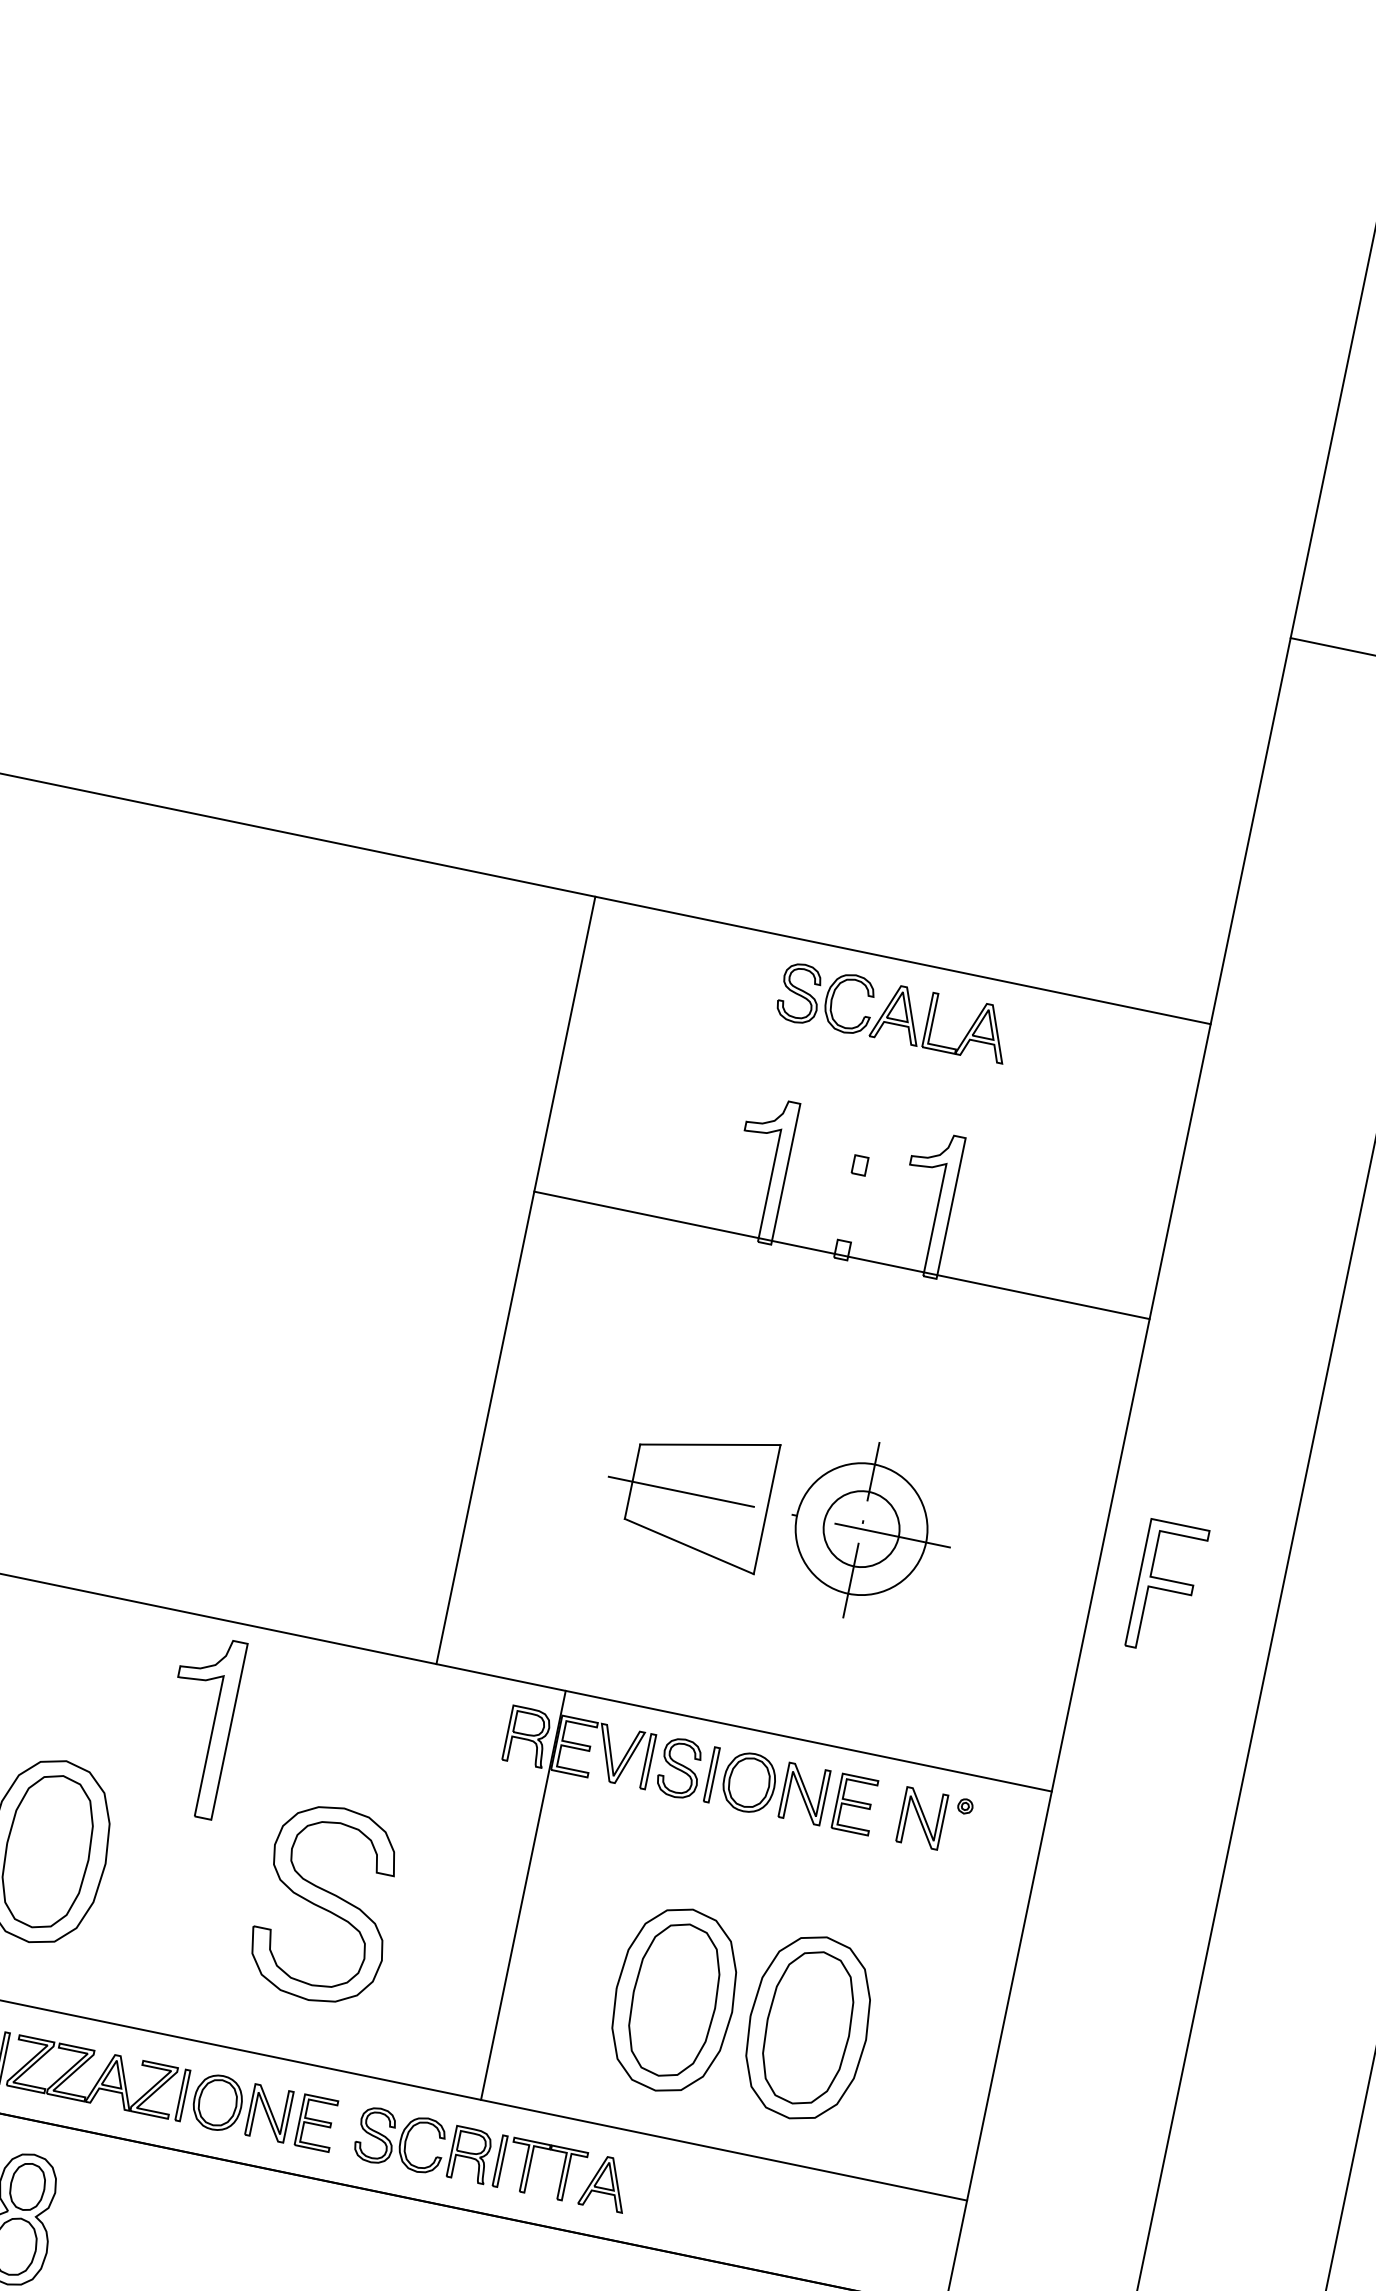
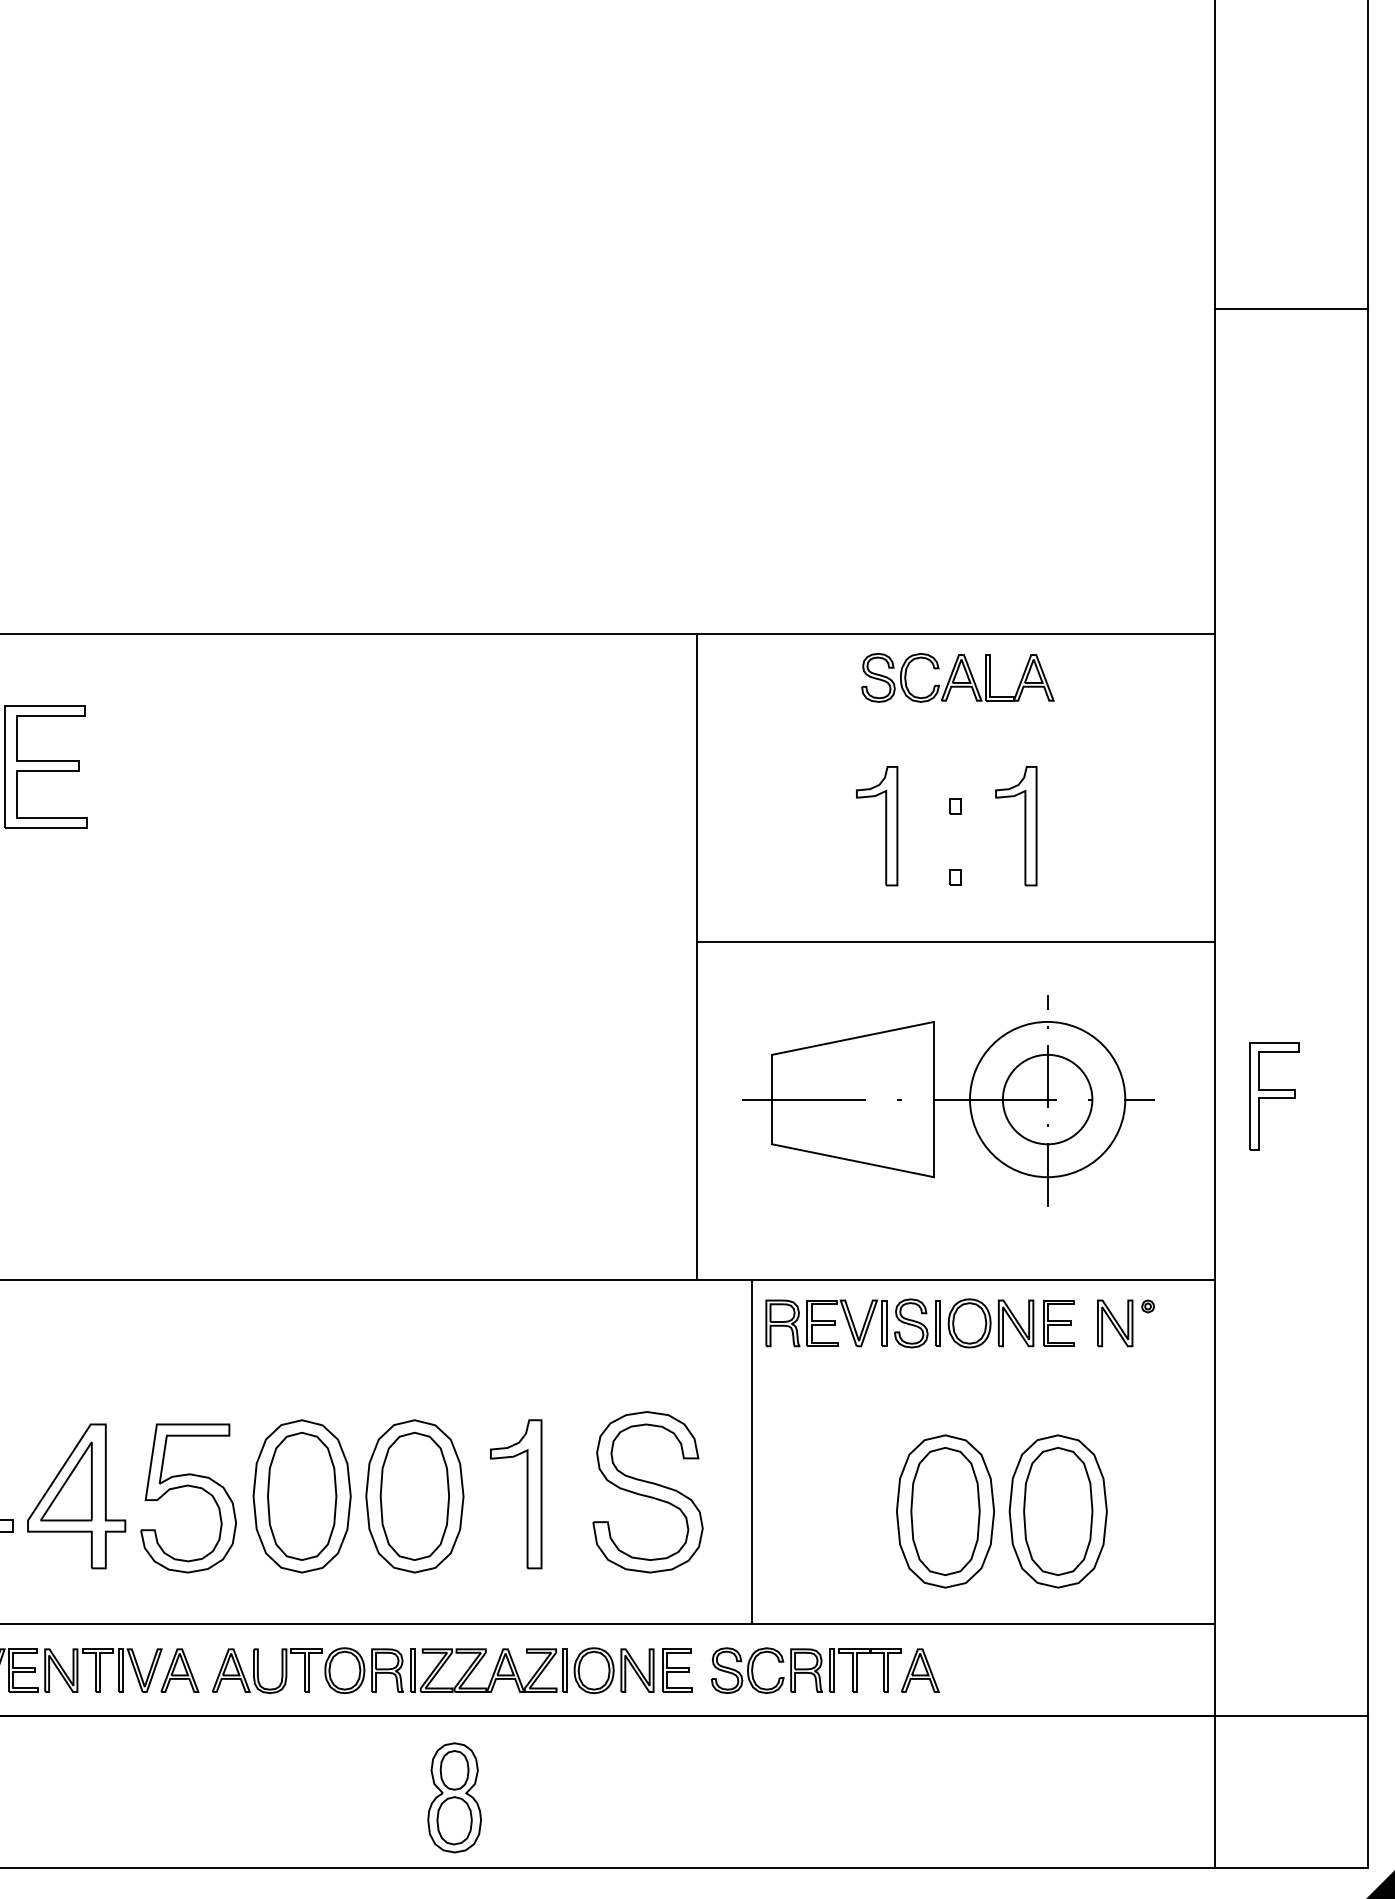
line: (842, 1255) -> (956, 942), moved
part: (779, 1512) -> (948, 1100), size x1.43
part: (211, 1728) -> (526, 1494), moved
line: (523, 1895) -> (752, 1452), moved

